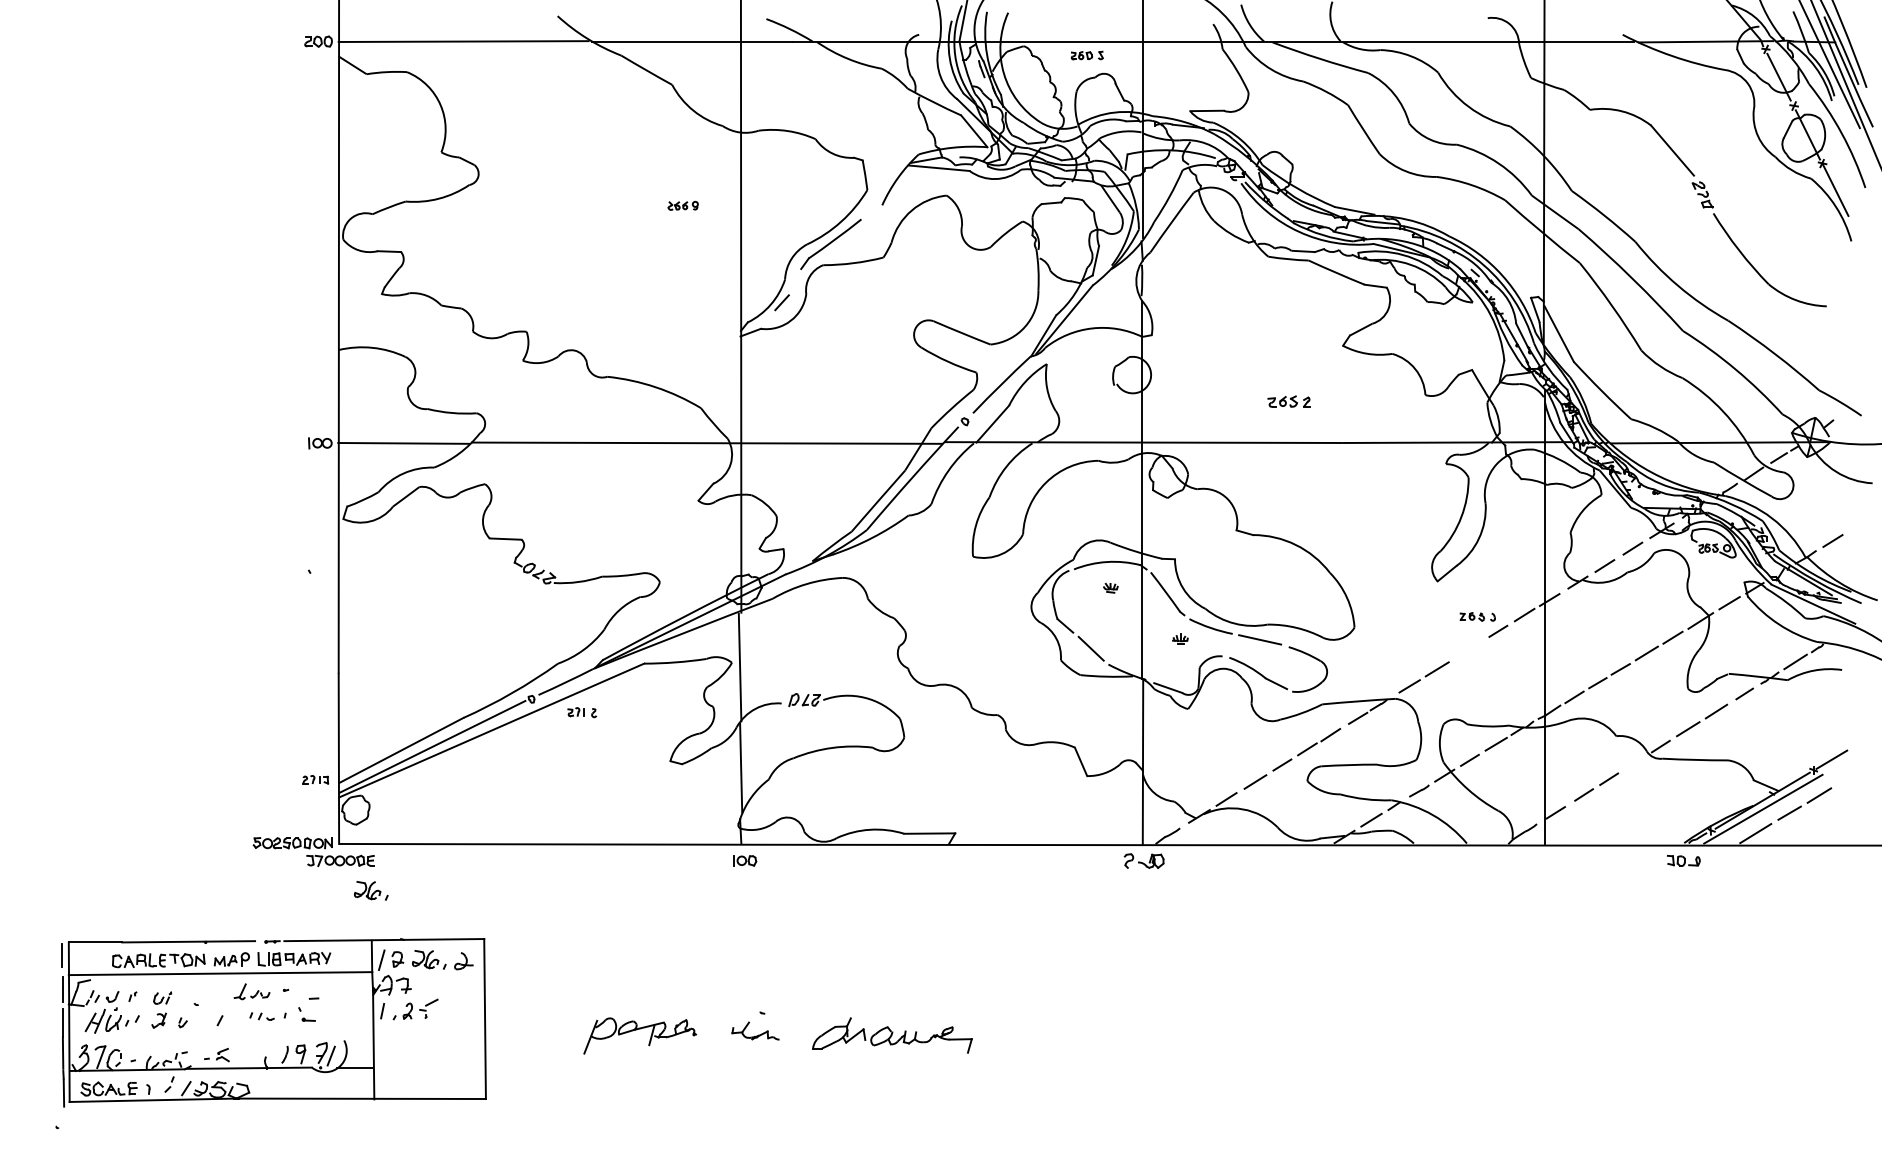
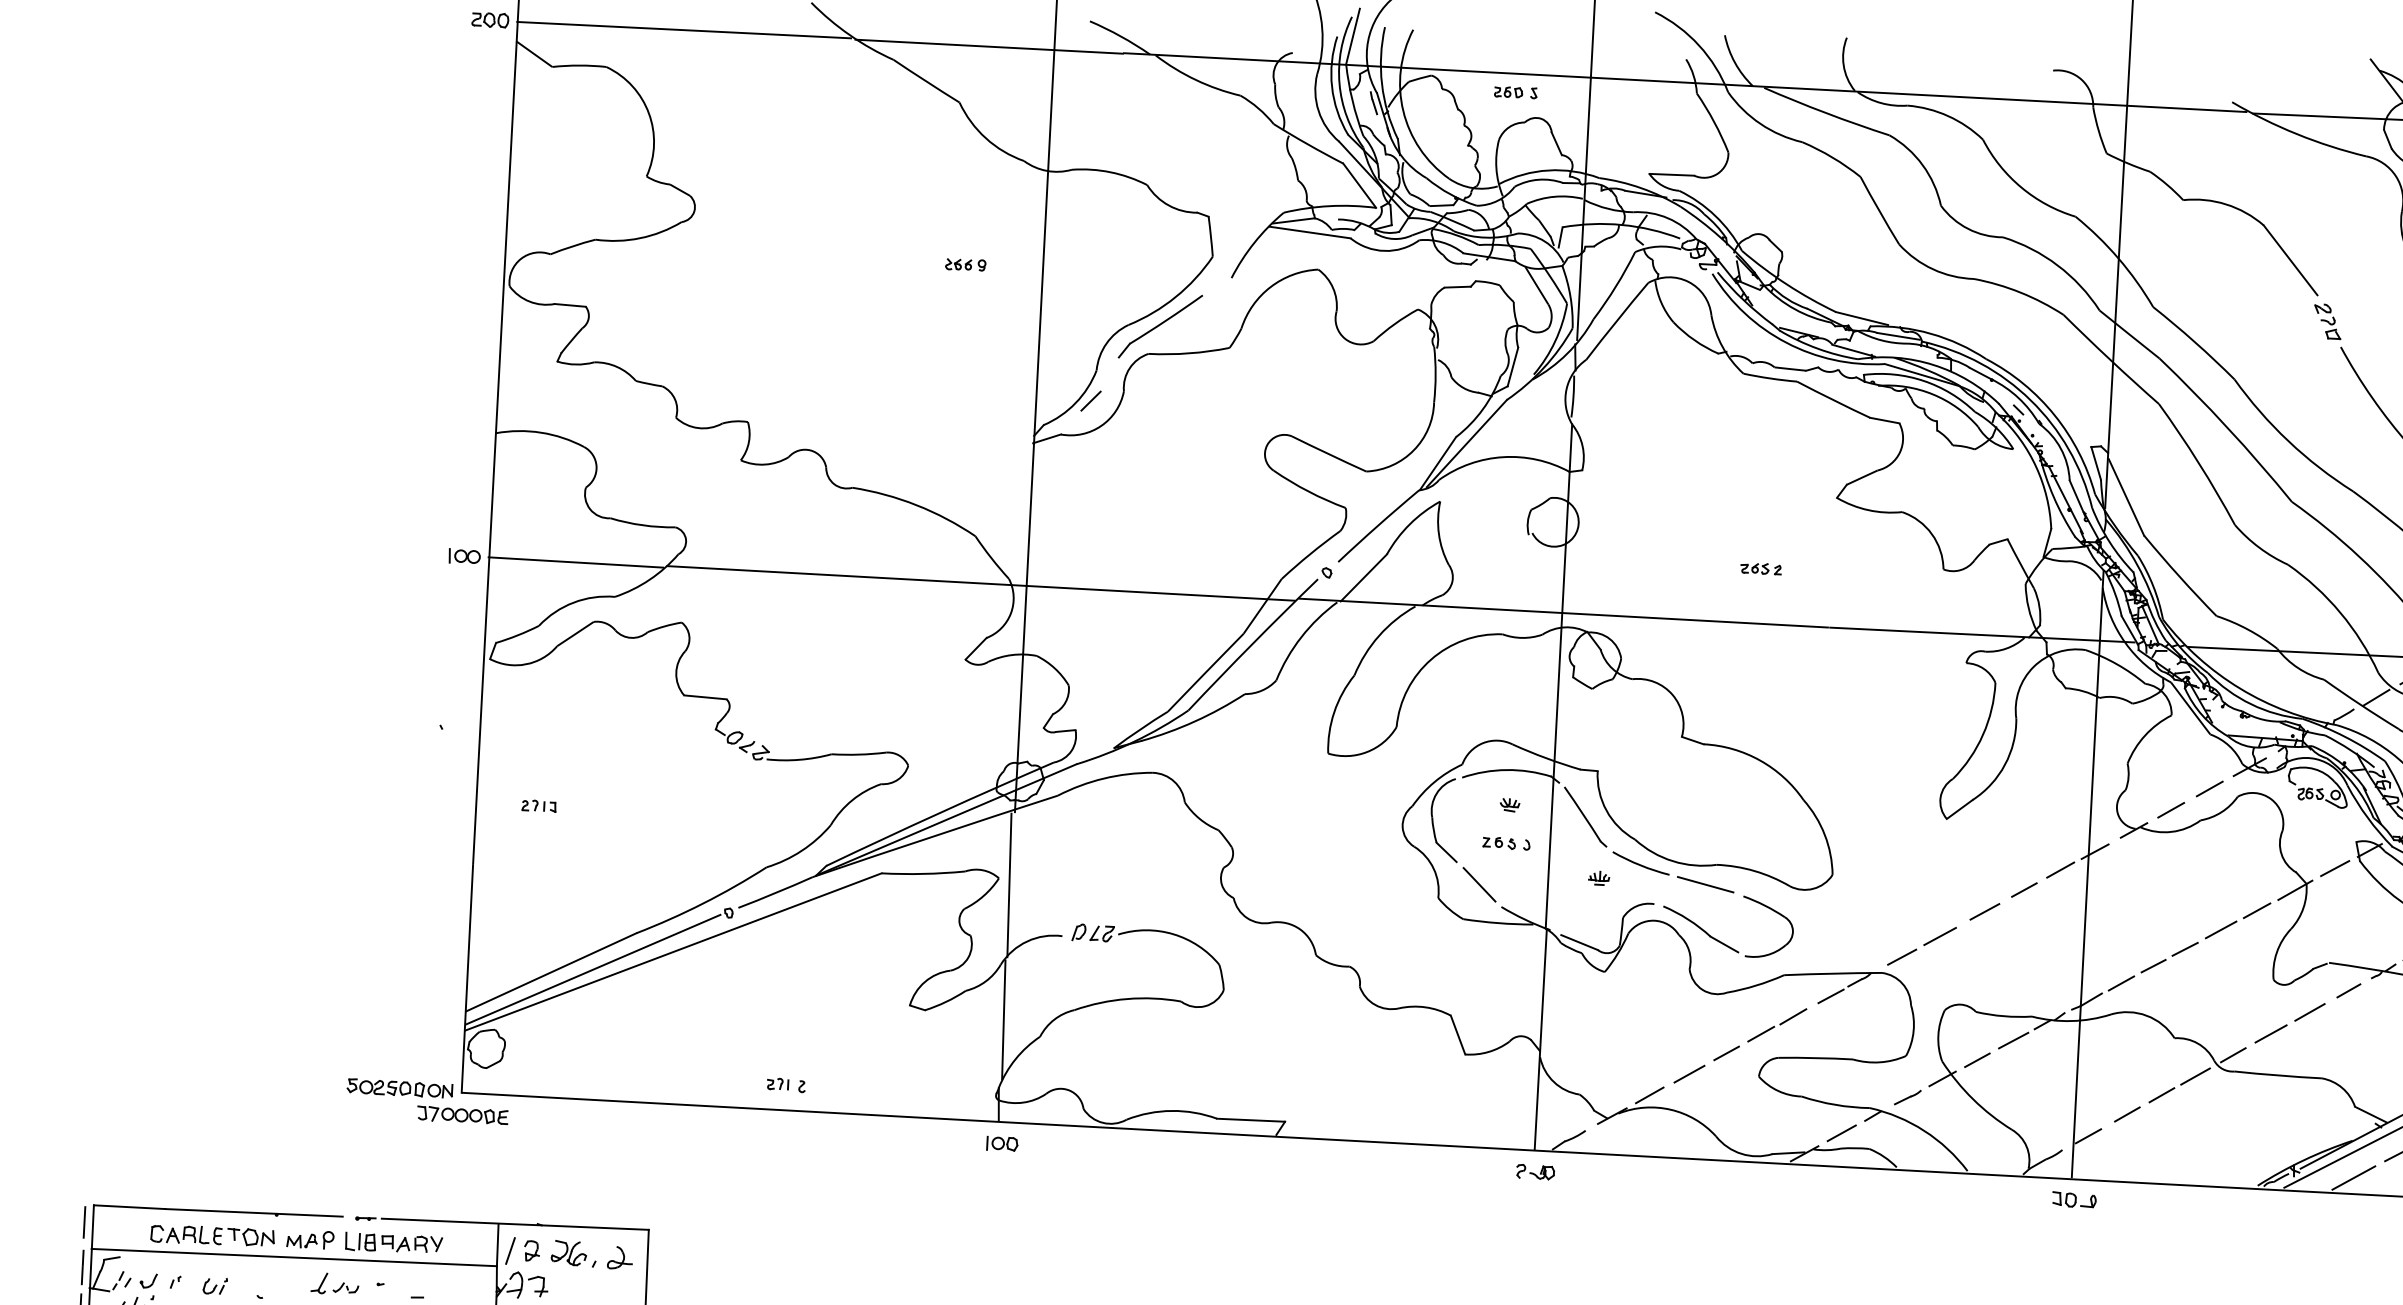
part: (1288, 401) -> (1760, 568), size x0.71
part: (1477, 616) -> (1506, 842), moved
line: (1469, 648) -> (1984, 910), added
part: (582, 712) -> (786, 1085), moved
line: (1633, 763) -> (2195, 1075), added
part: (315, 779) -> (538, 805), moved
part: (1683, 860) -> (2073, 1199), moved
part: (1144, 861) -> (1535, 1172), size x0.71
part: (371, 890) -> (501, 1157), removed

